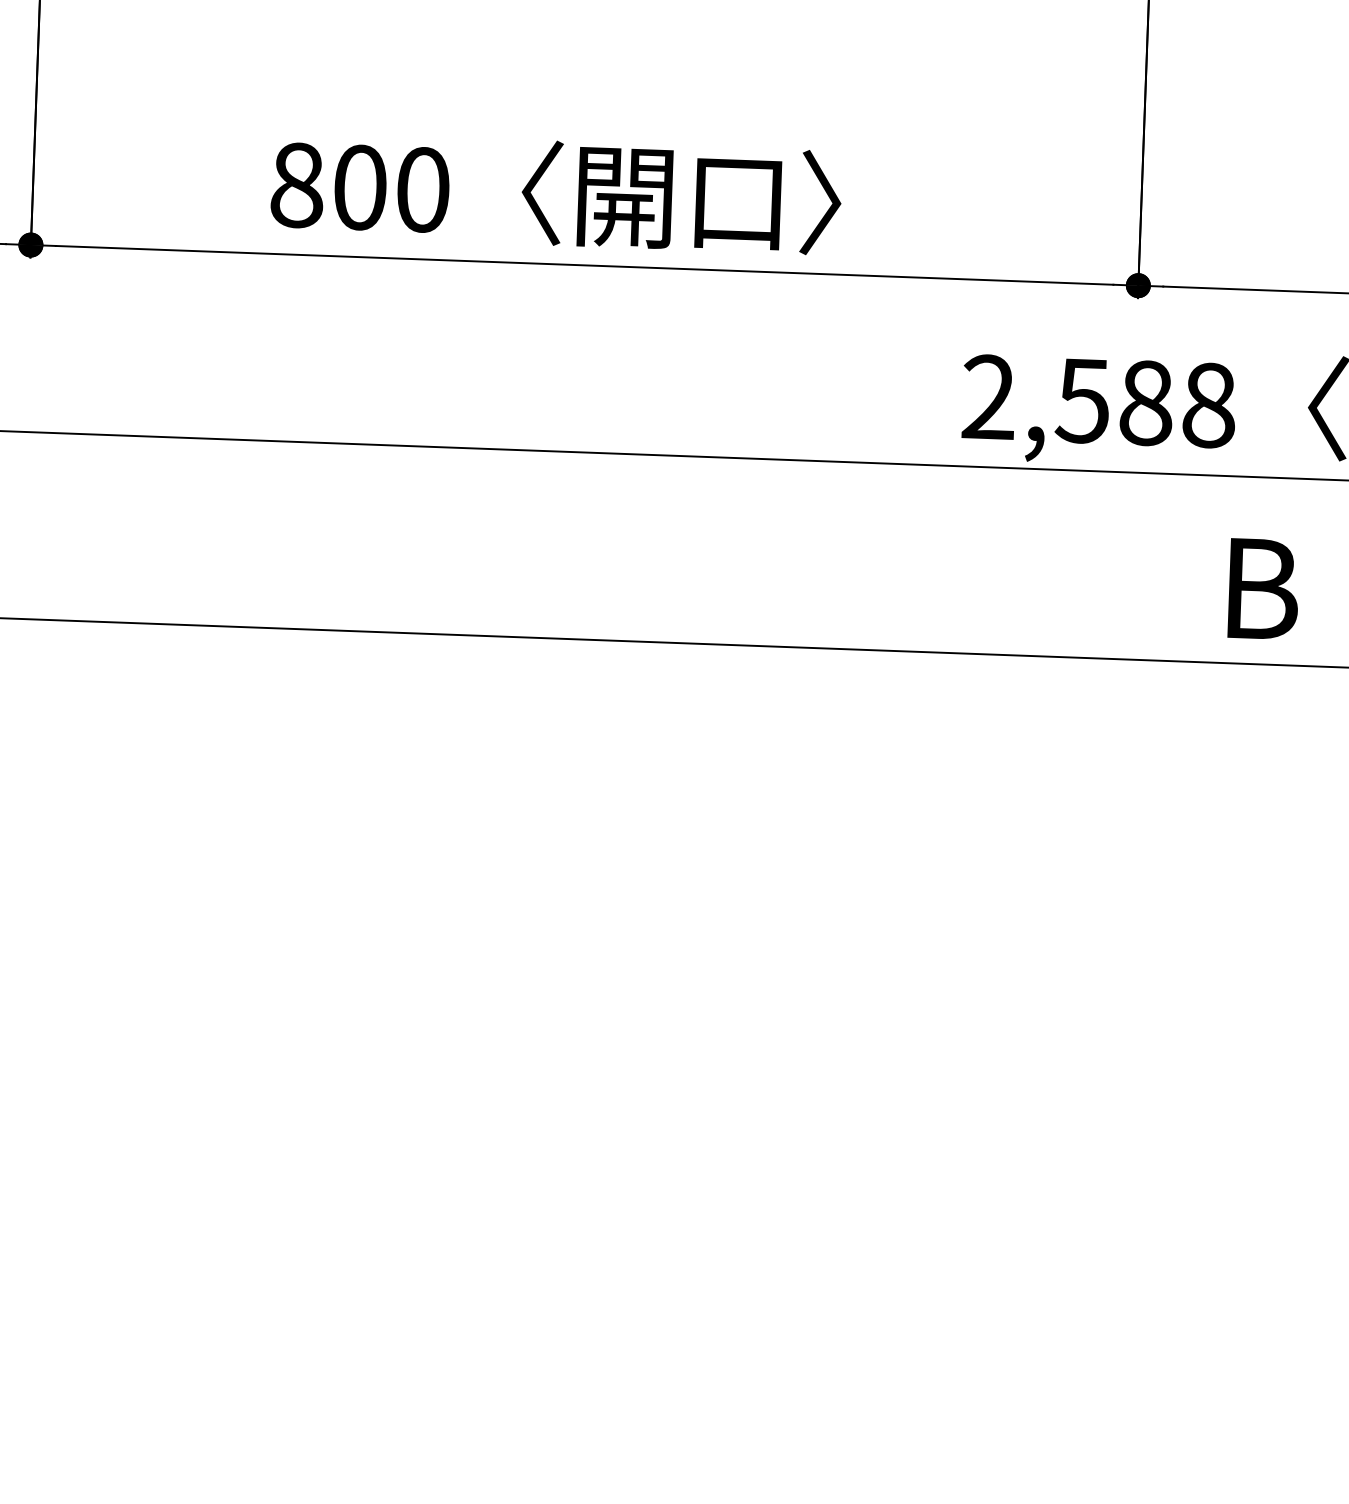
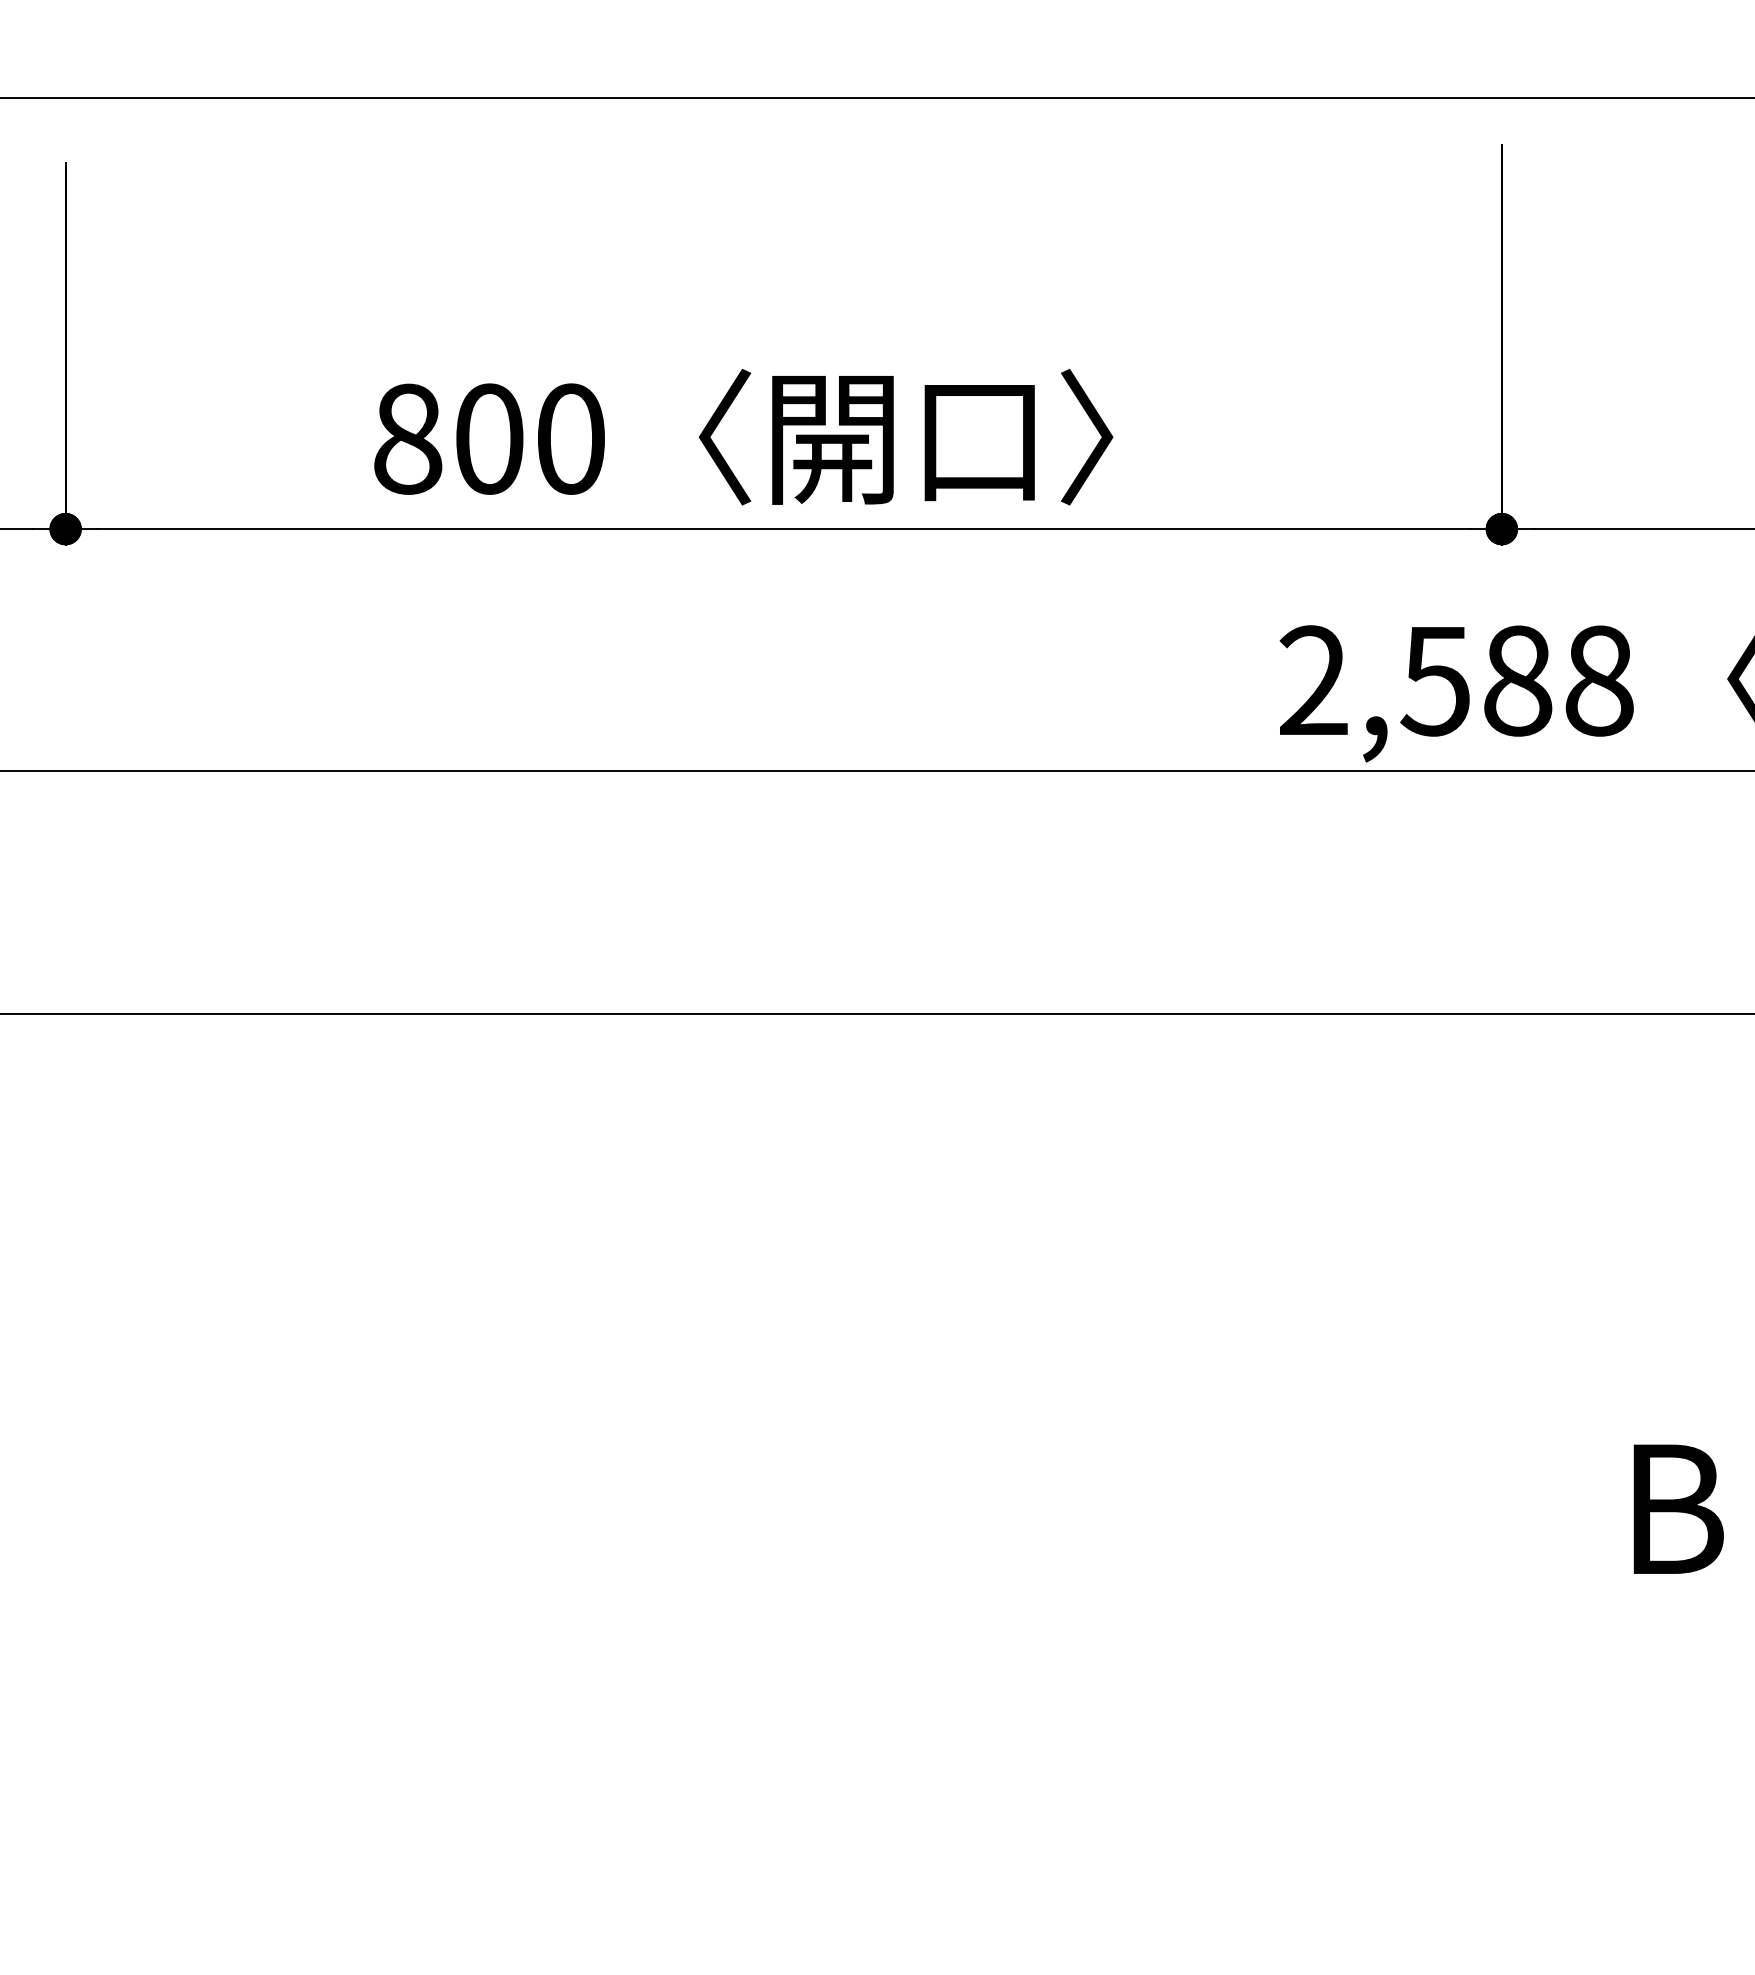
text: (1263, 588) -> (1678, 1508), moved

